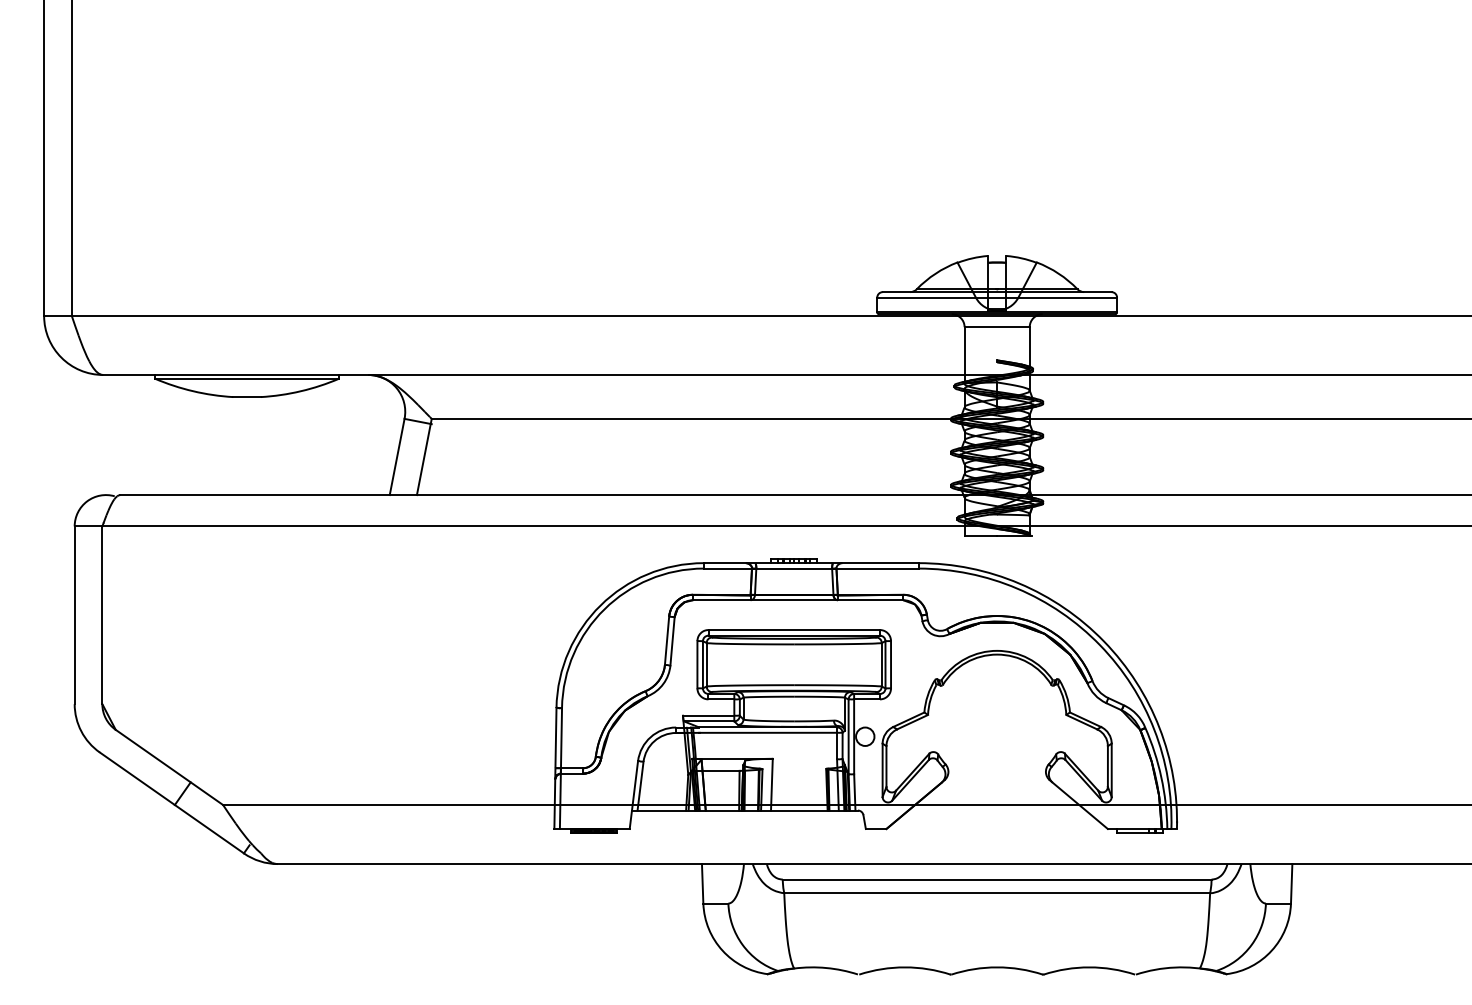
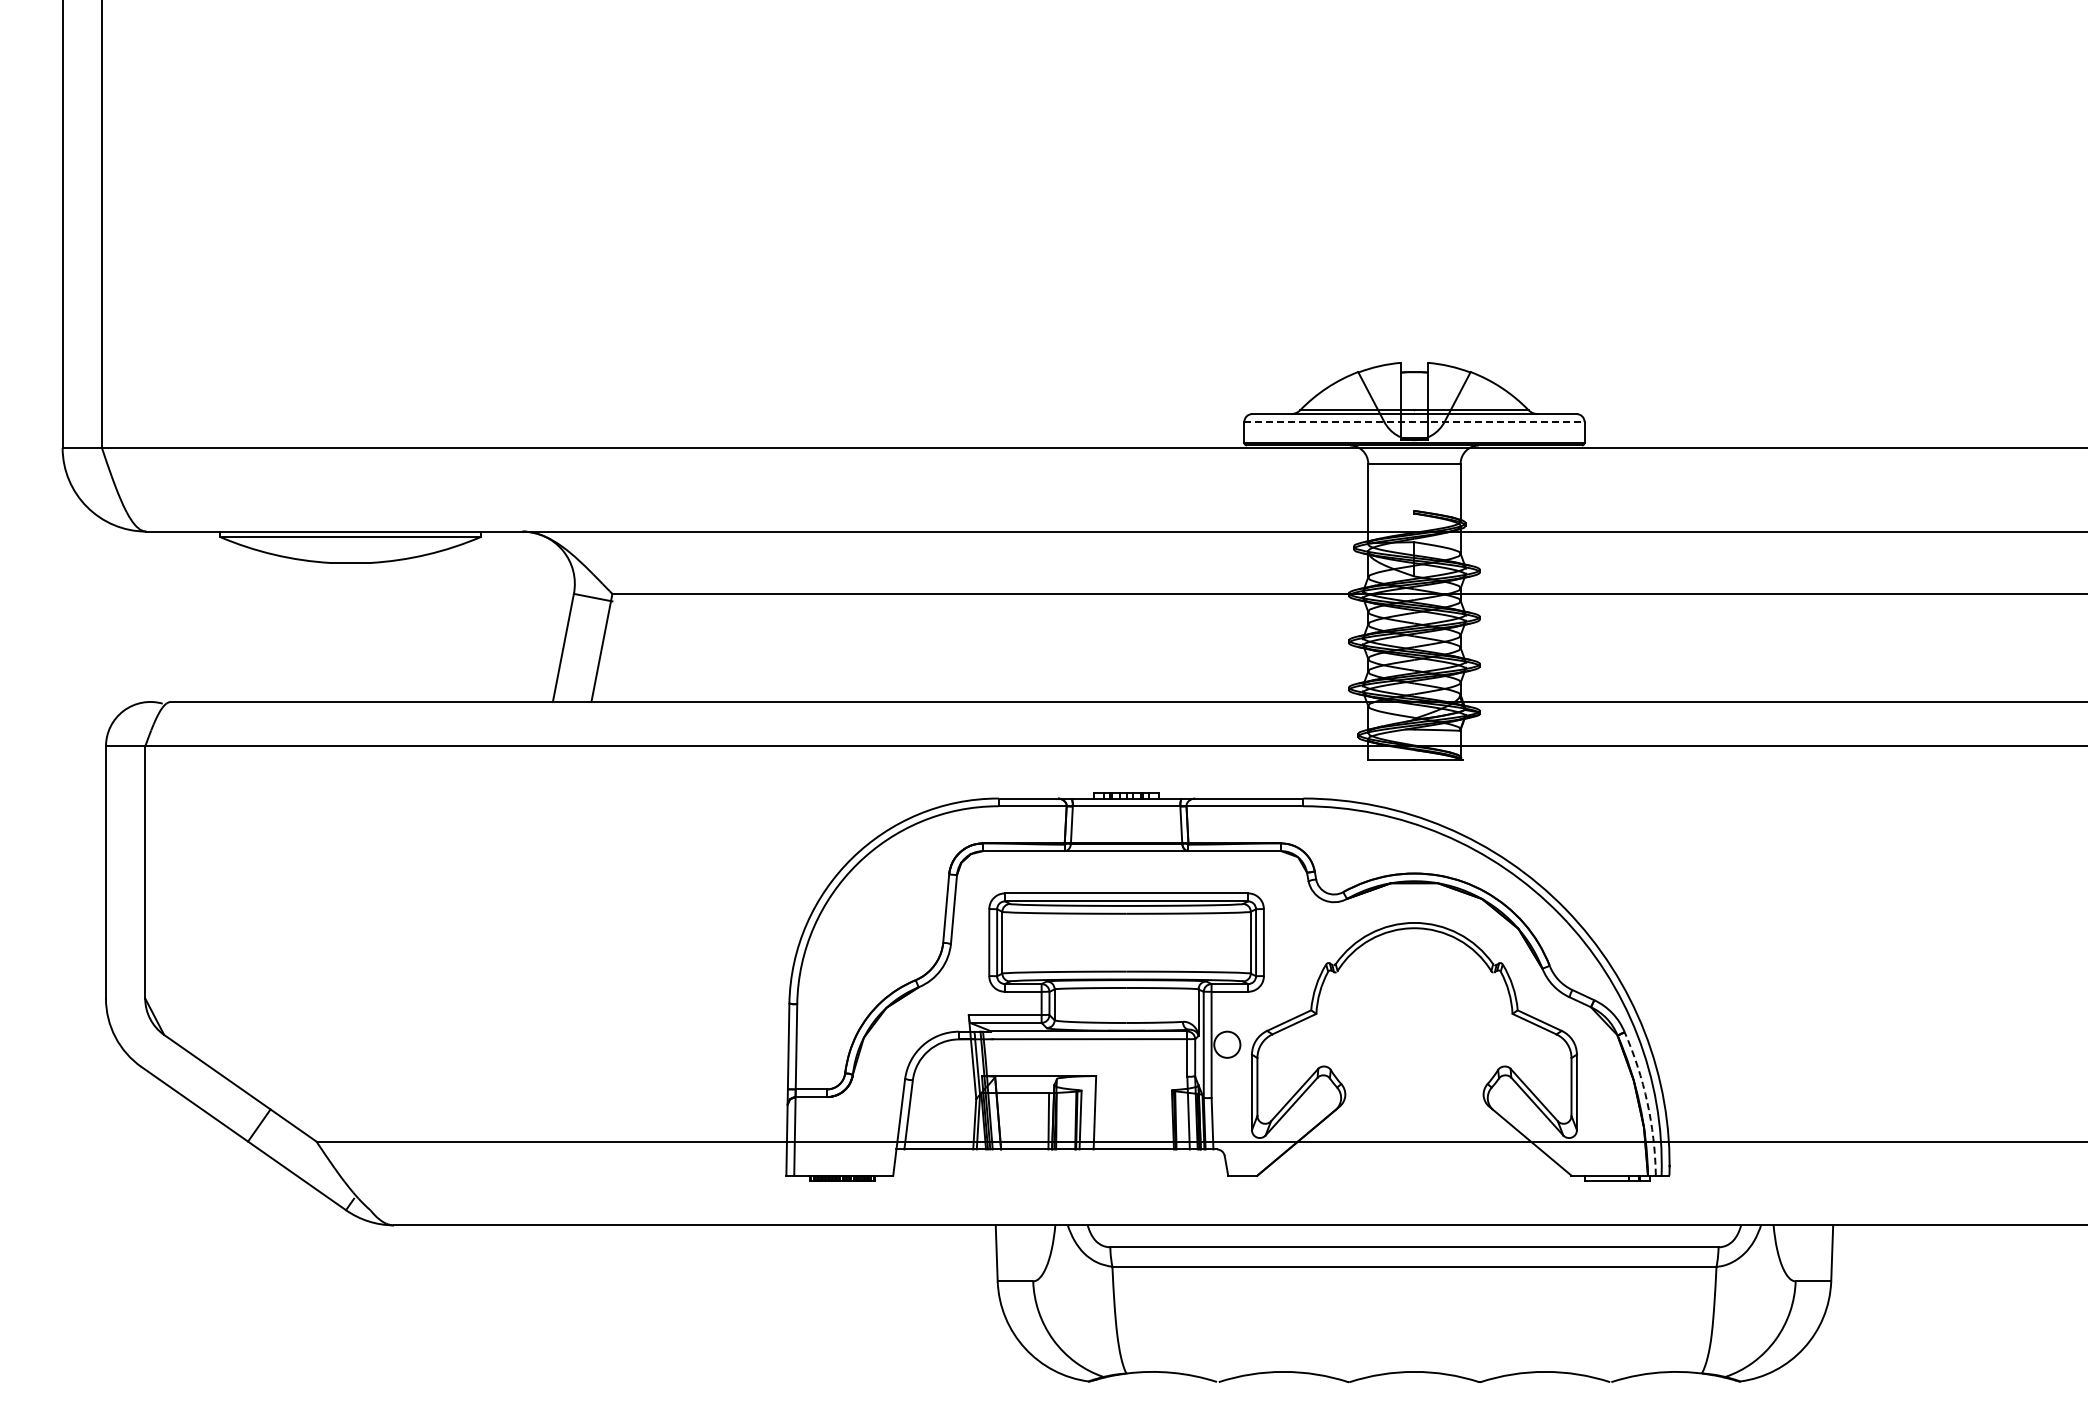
line: (997, 297) -> (1414, 421), solid -> dashed
arc: (1161, 777) -> (1647, 1102), solid -> dashed

